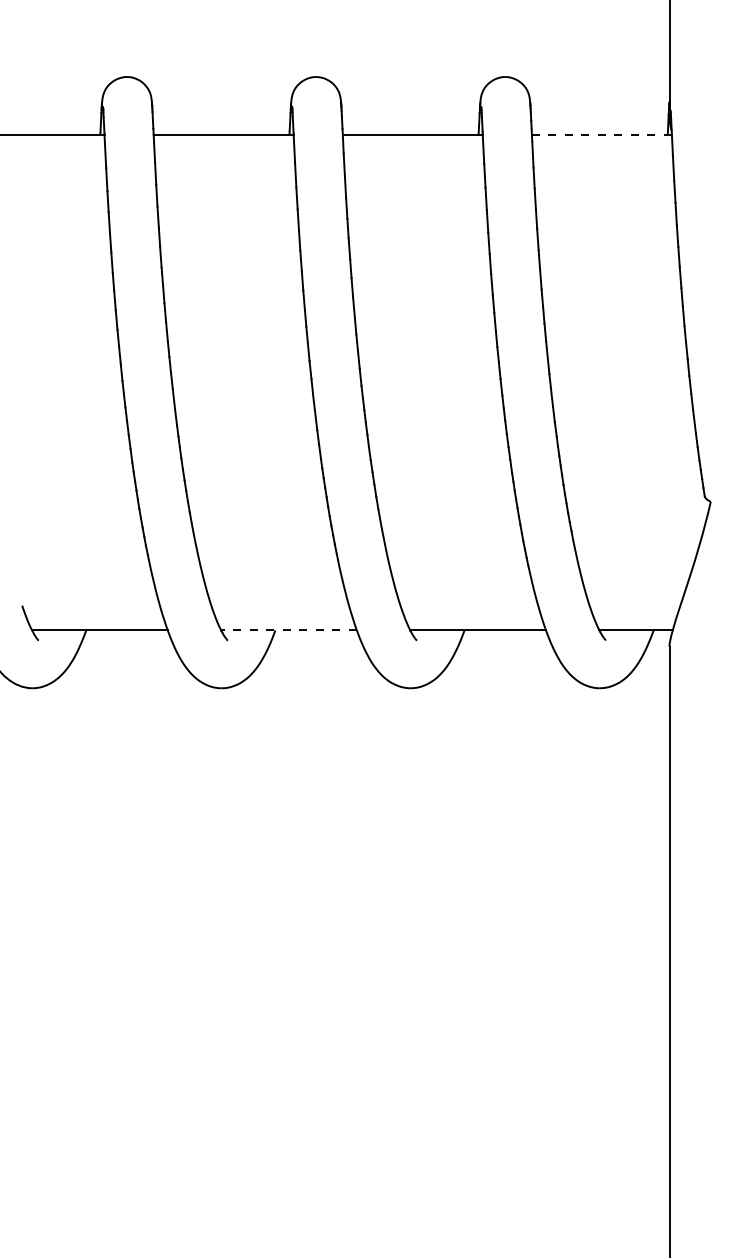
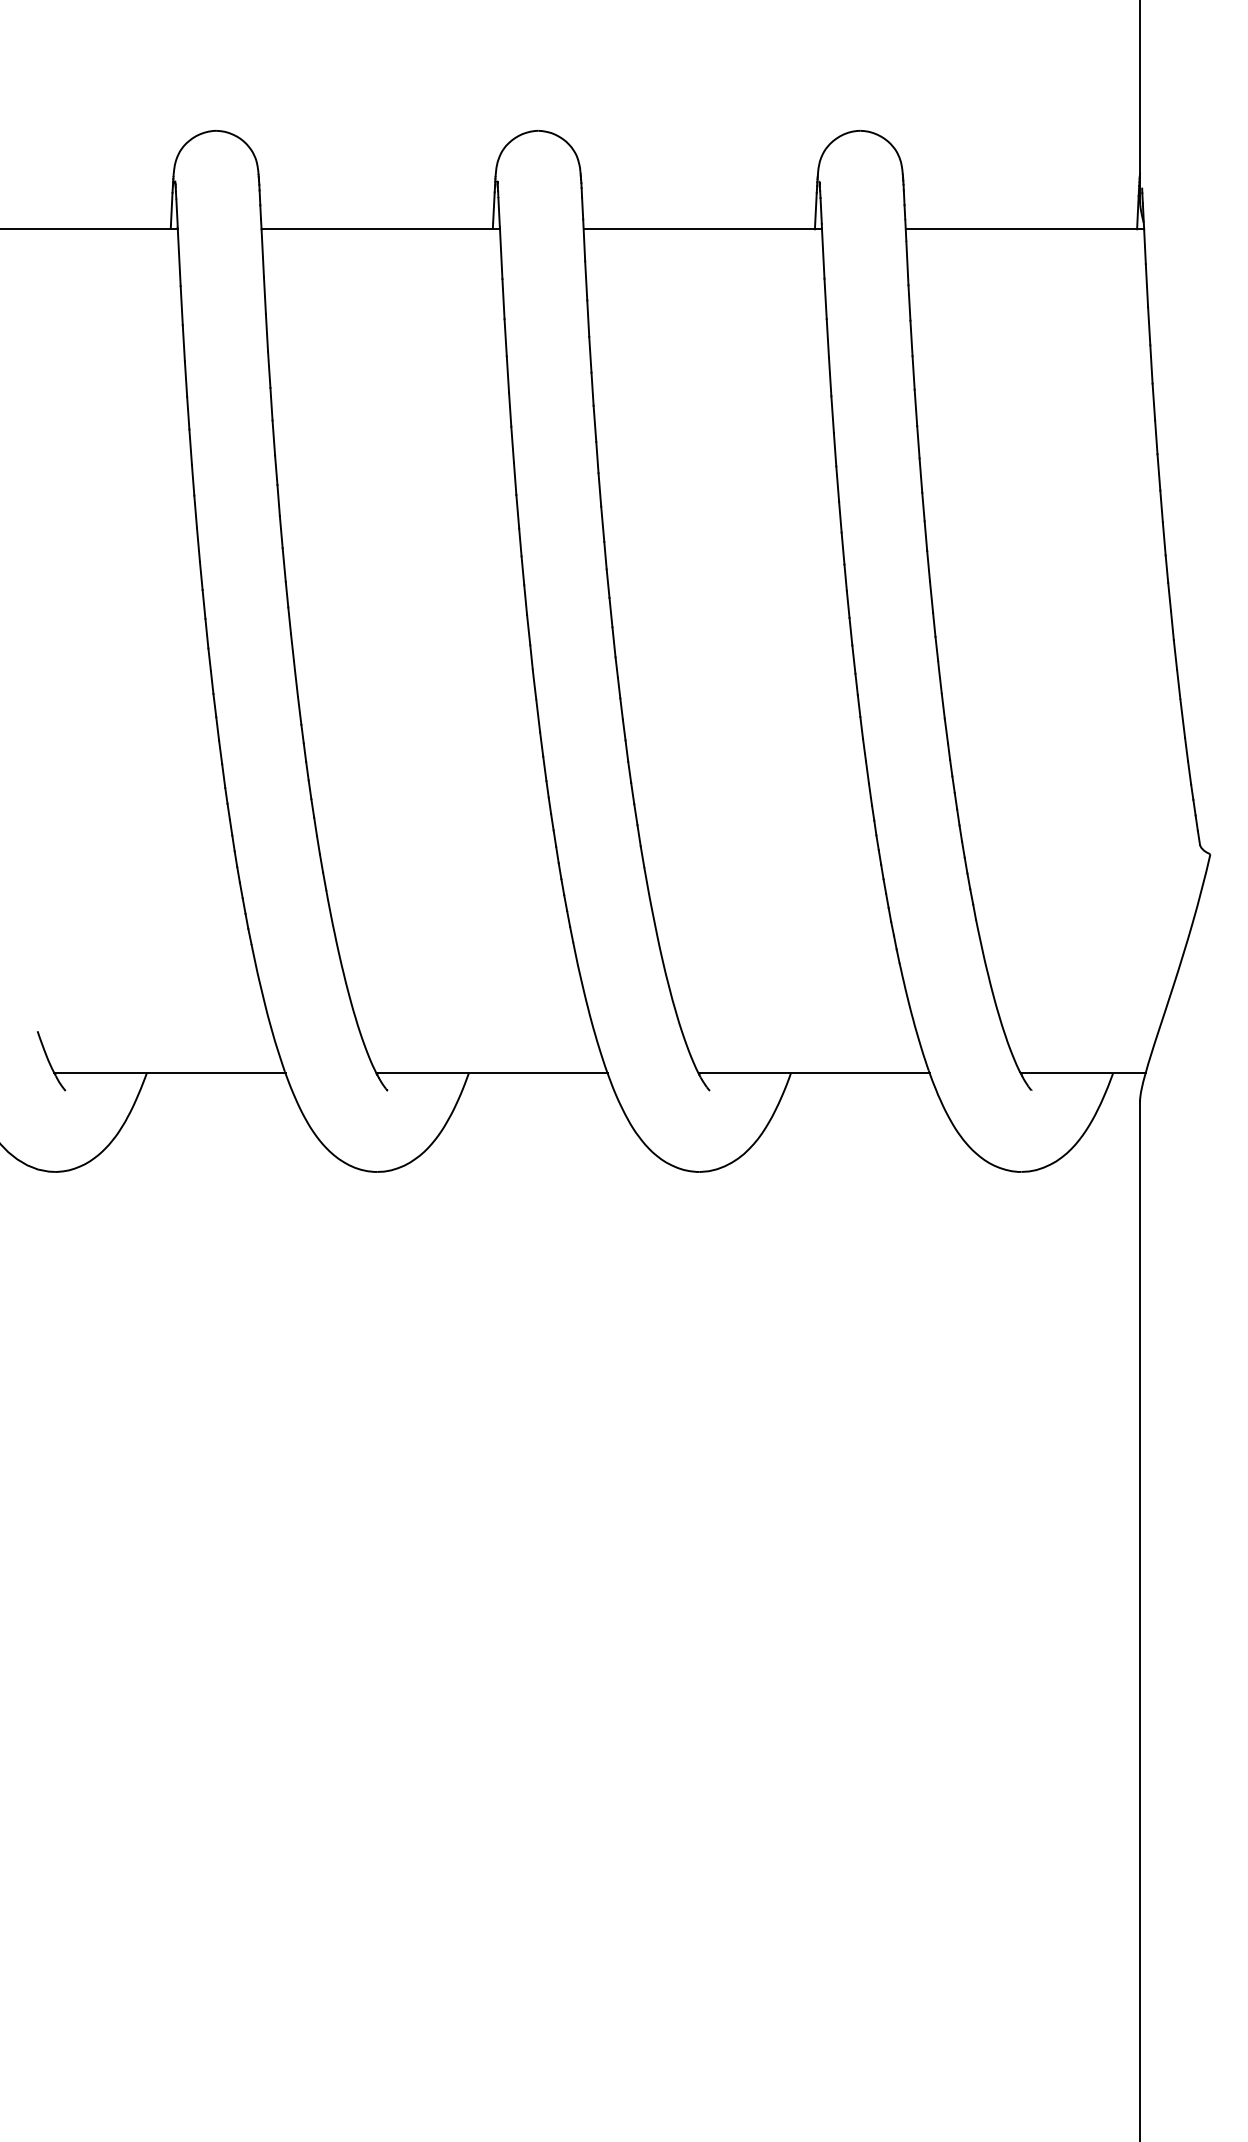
line: (601, 134) -> (1024, 228), dashed -> solid
line: (289, 630) -> (492, 1073), dashed -> solid

